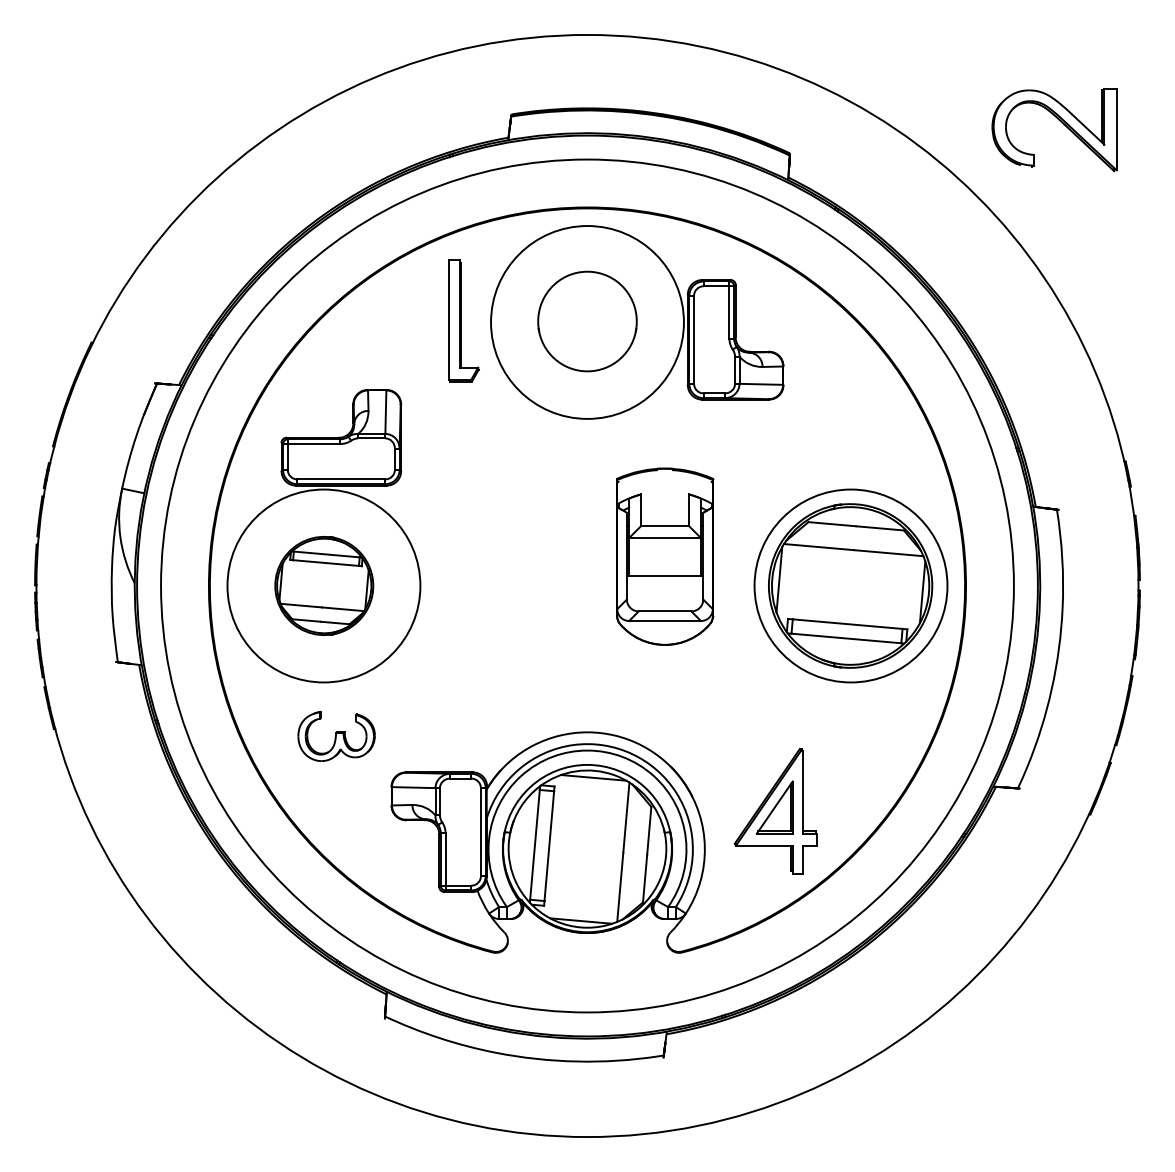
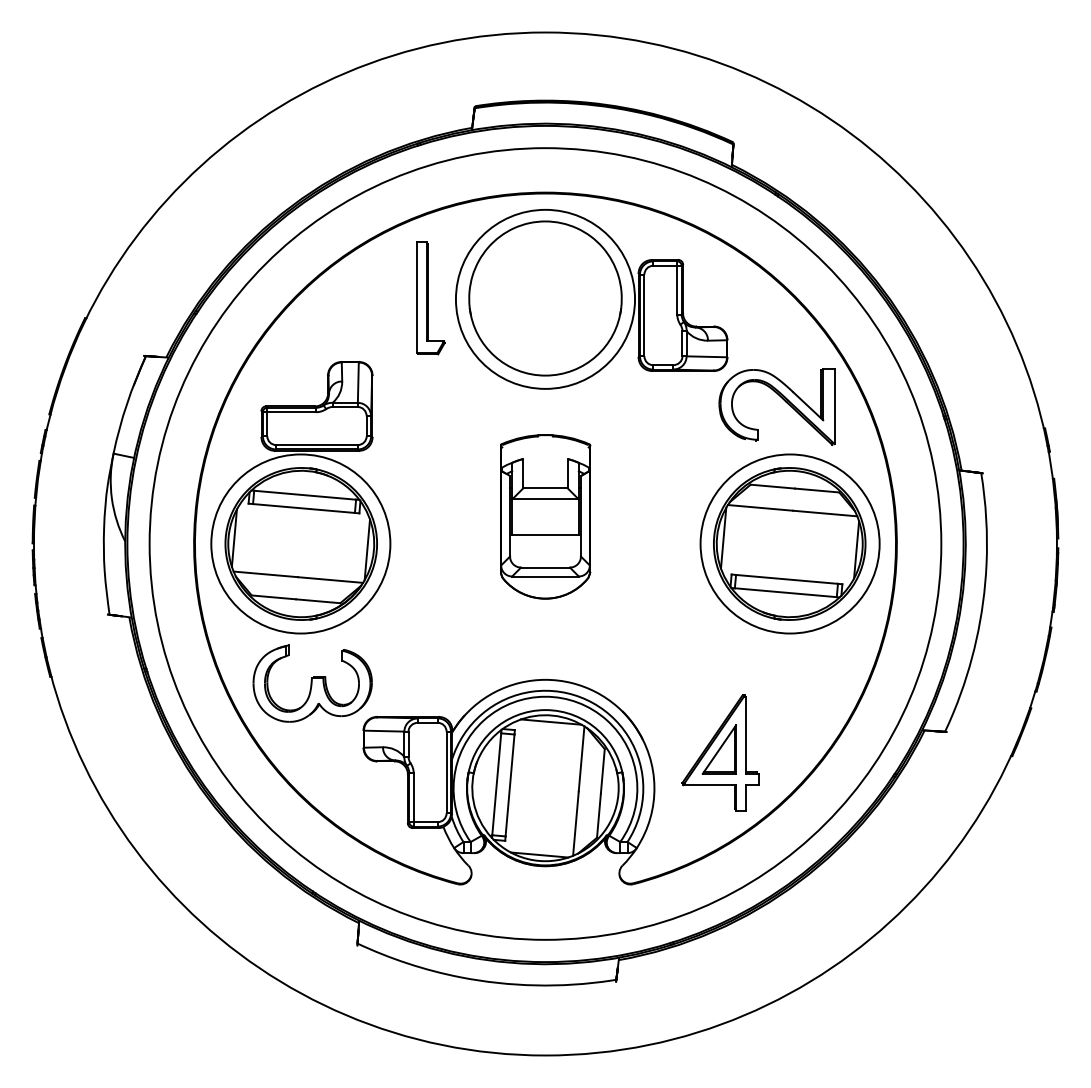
part: (1060, 122) -> (782, 399), moved
part: (587, 321) -> (545, 298), size x1.67
part: (665, 556) -> (545, 516), moved
part: (323, 585) -> (300, 543), size x1.67
part: (336, 736) -> (312, 683), size x1.67

